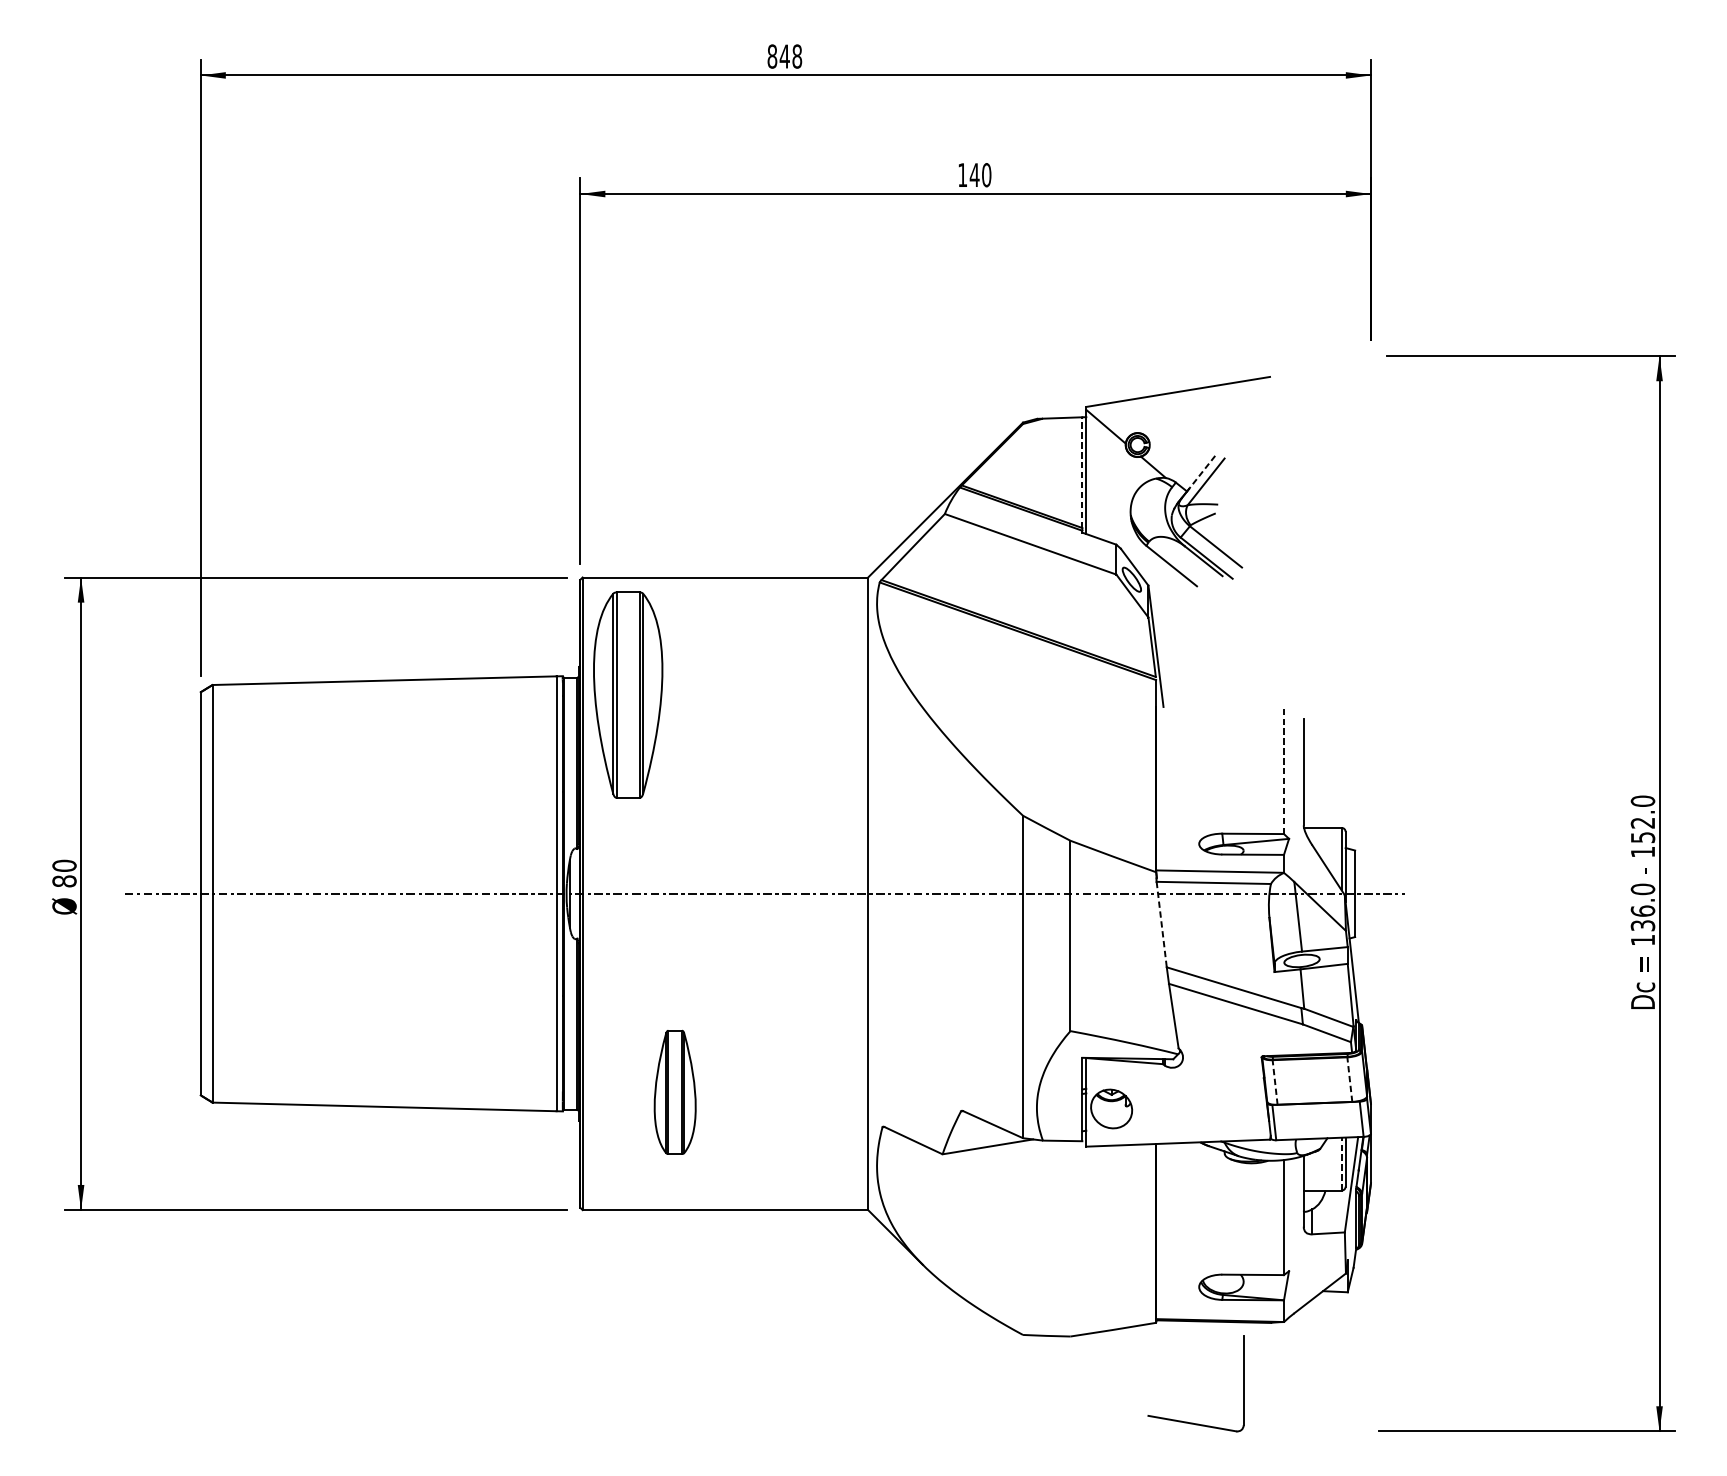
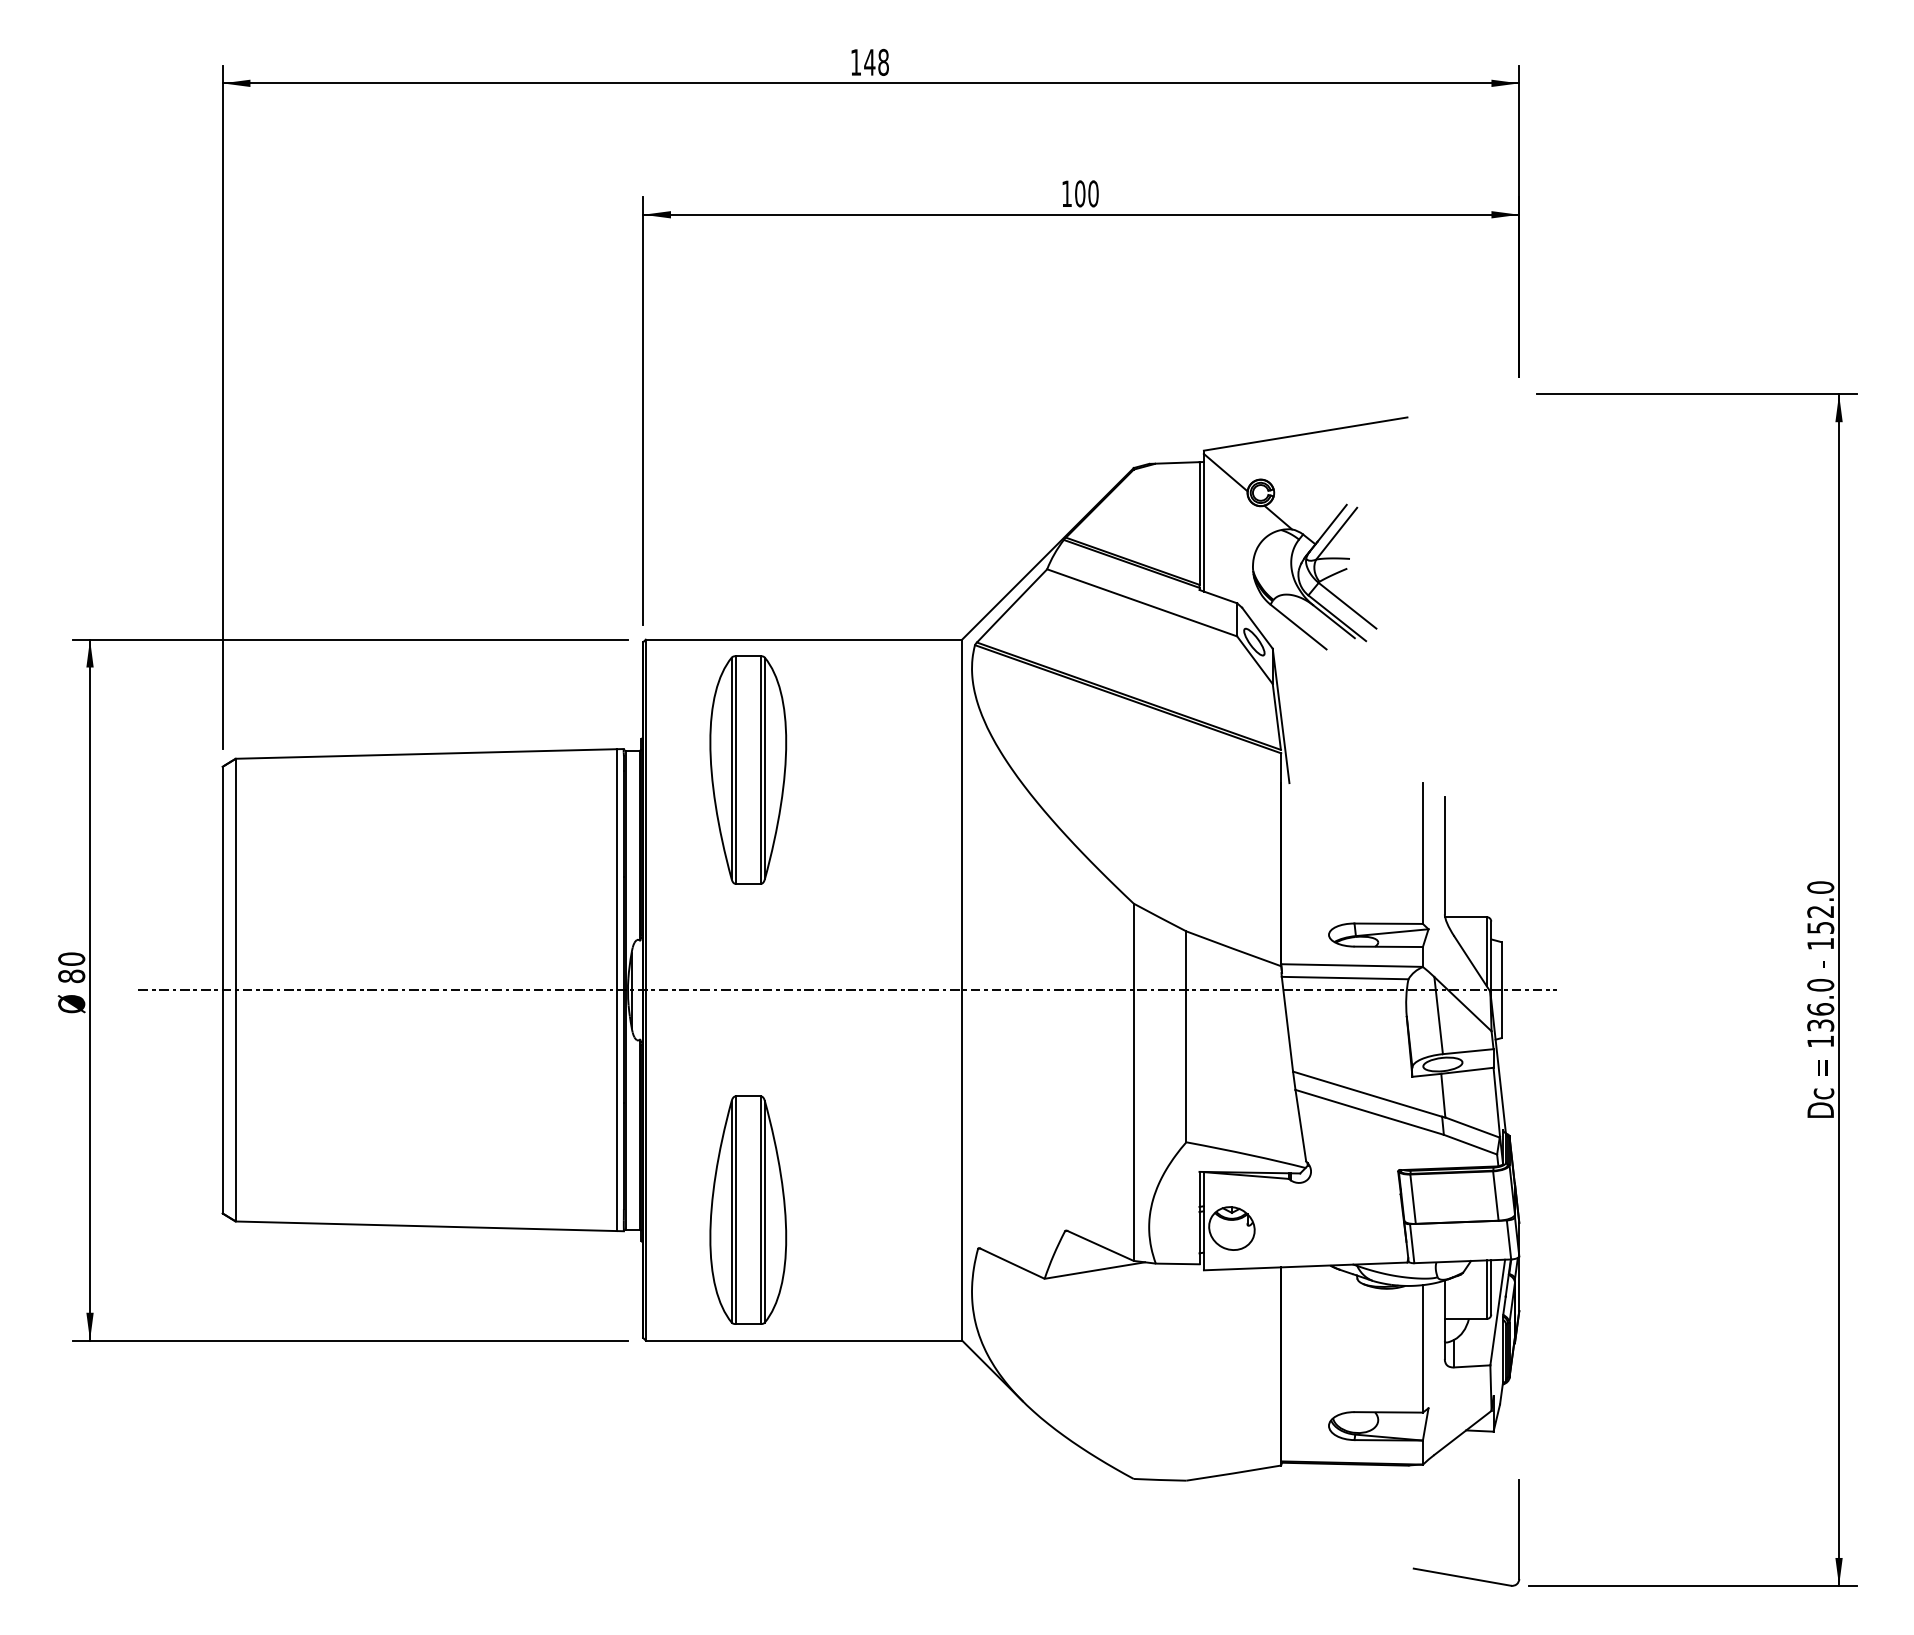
text: (771, 55) -> (855, 61), 848 -> 148
text: (974, 174) -> (1079, 193), 140 -> 100
line: (1082, 472) -> (1199, 523), dashed -> solid
line: (1202, 472) -> (1332, 523), dashed -> solid
part: (628, 694) -> (748, 769), moved
line: (1283, 770) -> (1422, 853), dashed -> solid
line: (1161, 924) -> (1287, 1024), dashed -> solid
line: (1349, 1080) -> (1495, 1196), dashed -> solid
line: (1275, 1082) -> (1413, 1199), dashed -> solid
part: (675, 1091) -> (748, 1209), size x1.67
line: (1341, 1163) -> (1486, 1289), dashed -> solid
part: (1189, 1422) -> (1459, 1575), moved

